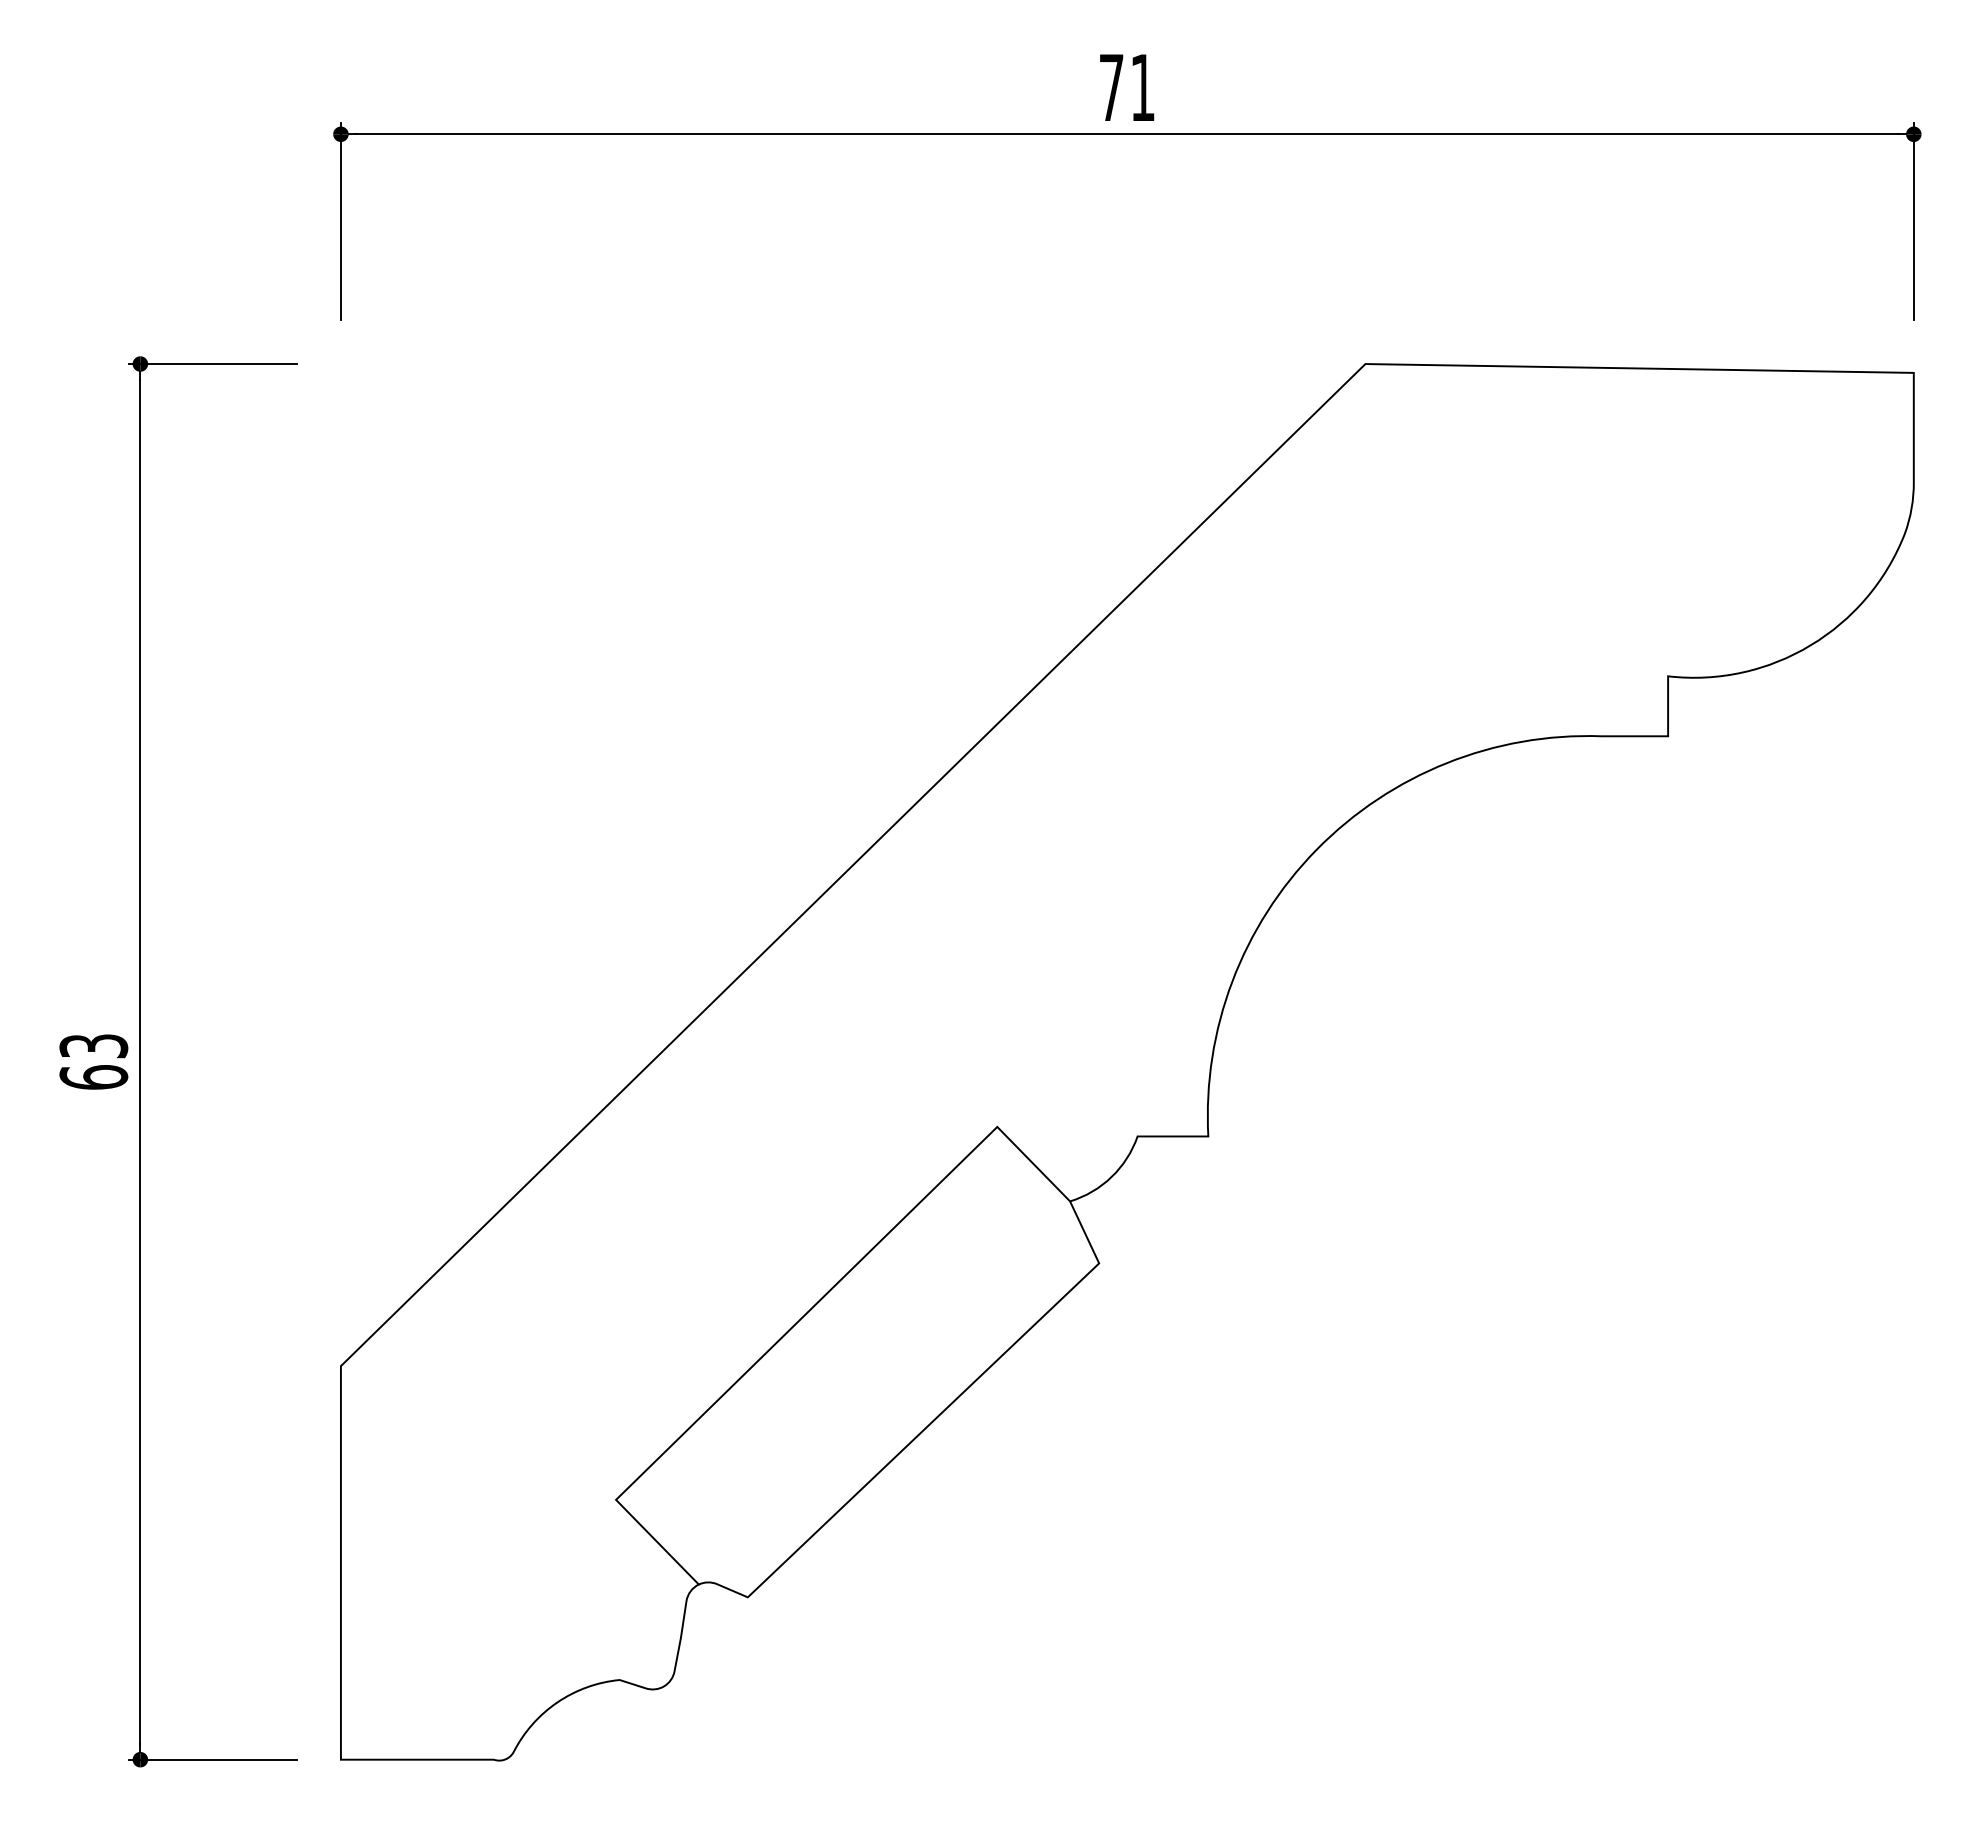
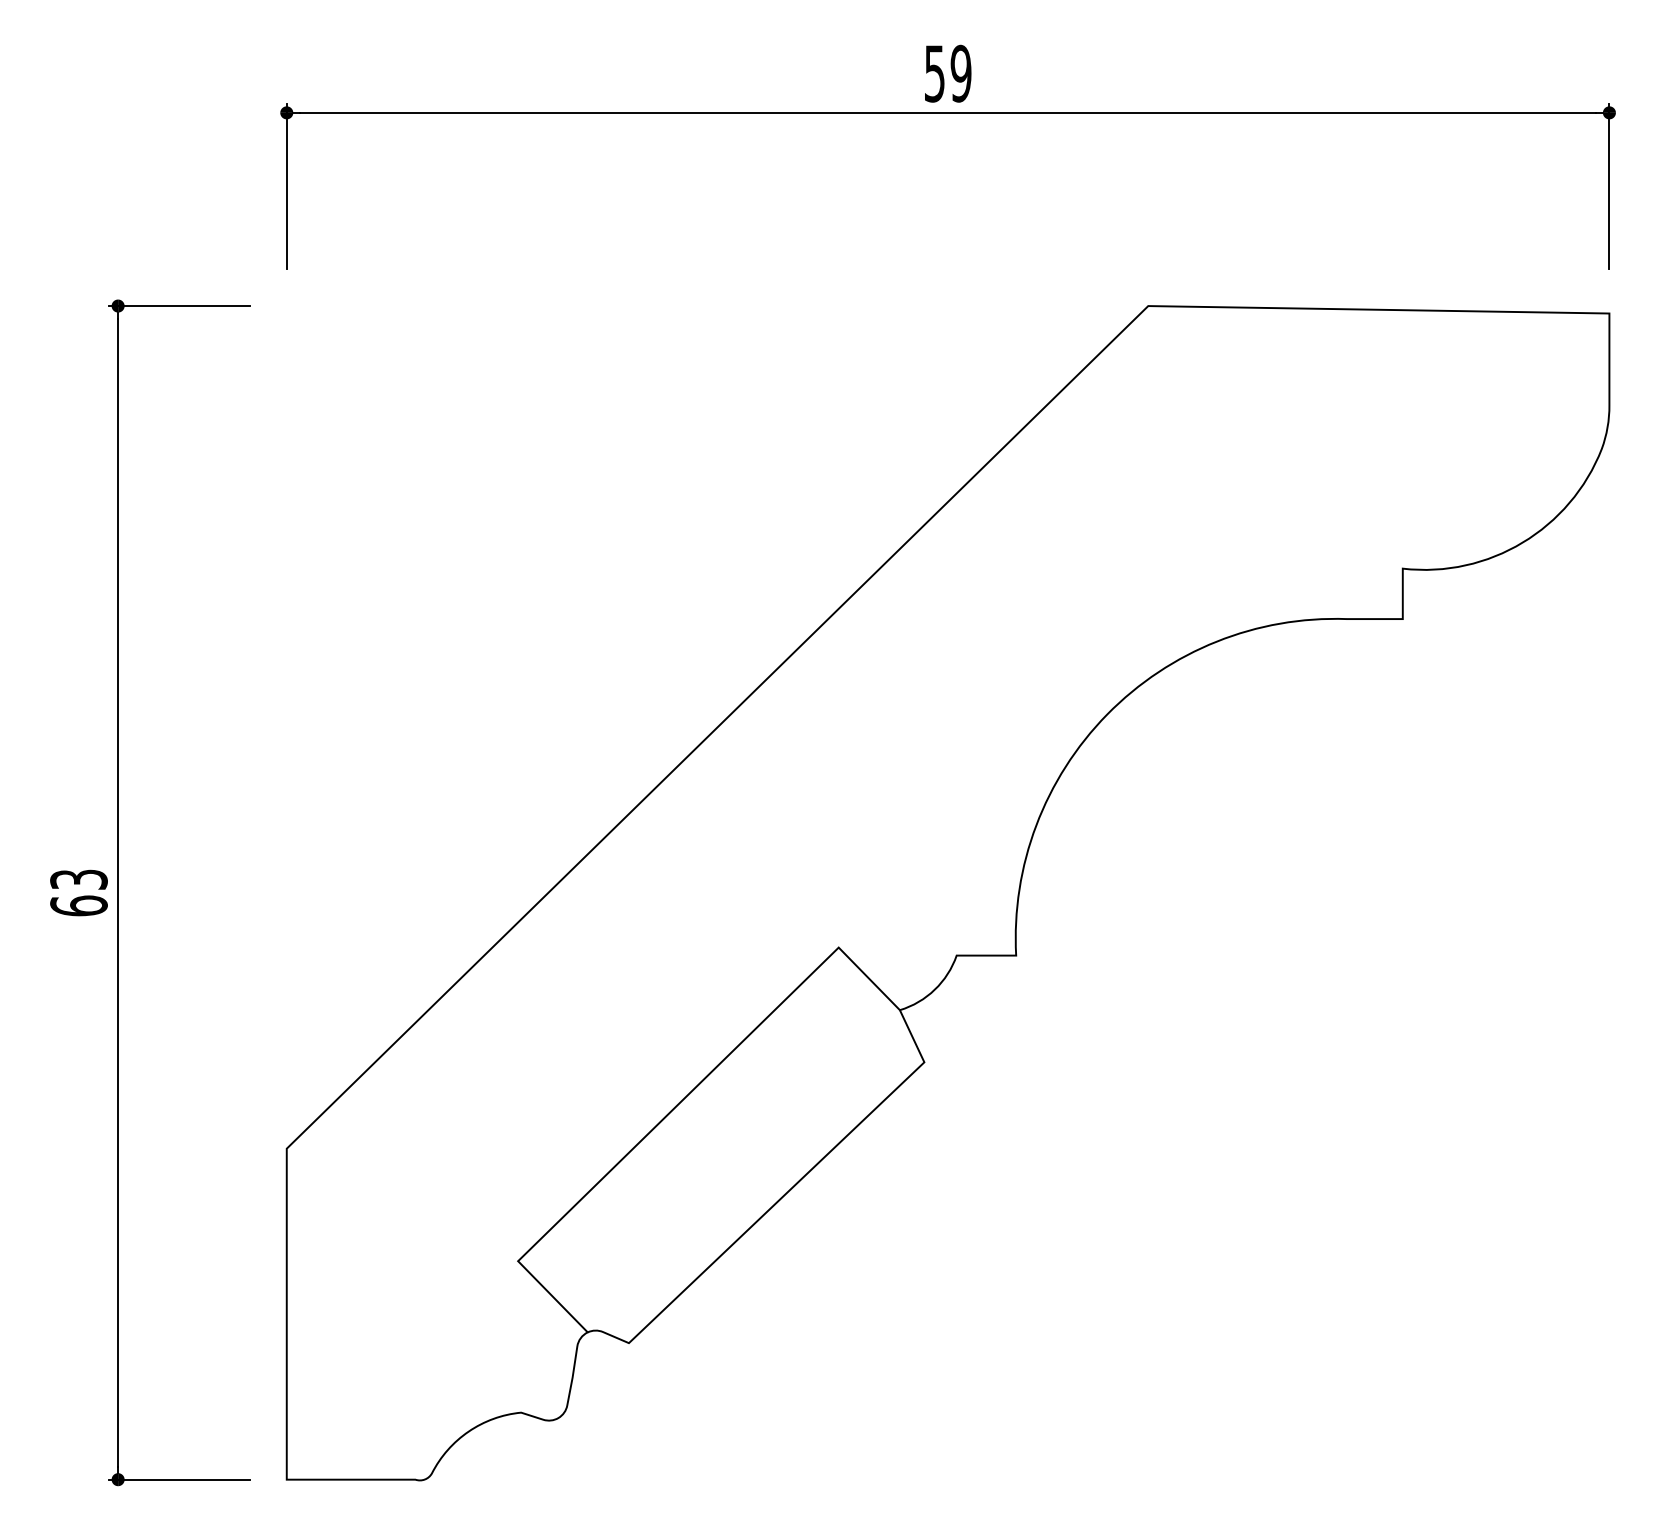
text: (1127, 87) -> (948, 73), 71 -> 59

